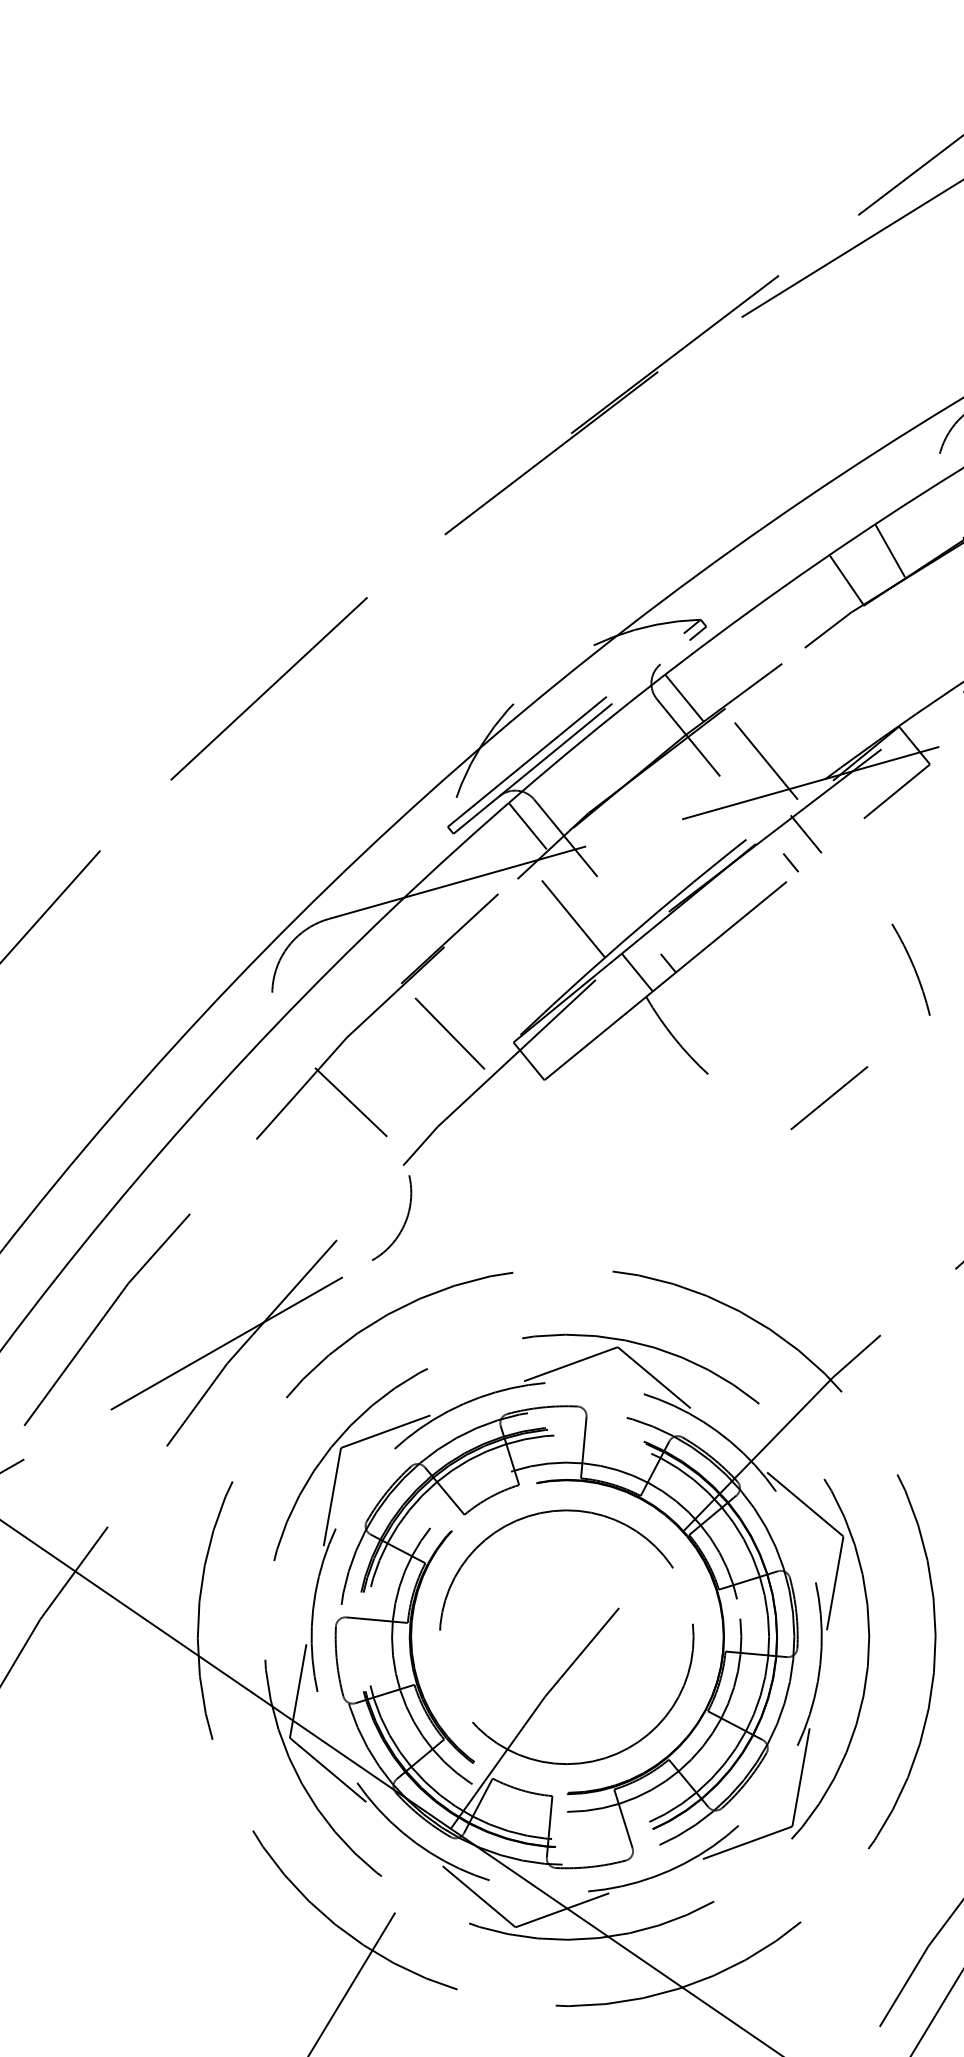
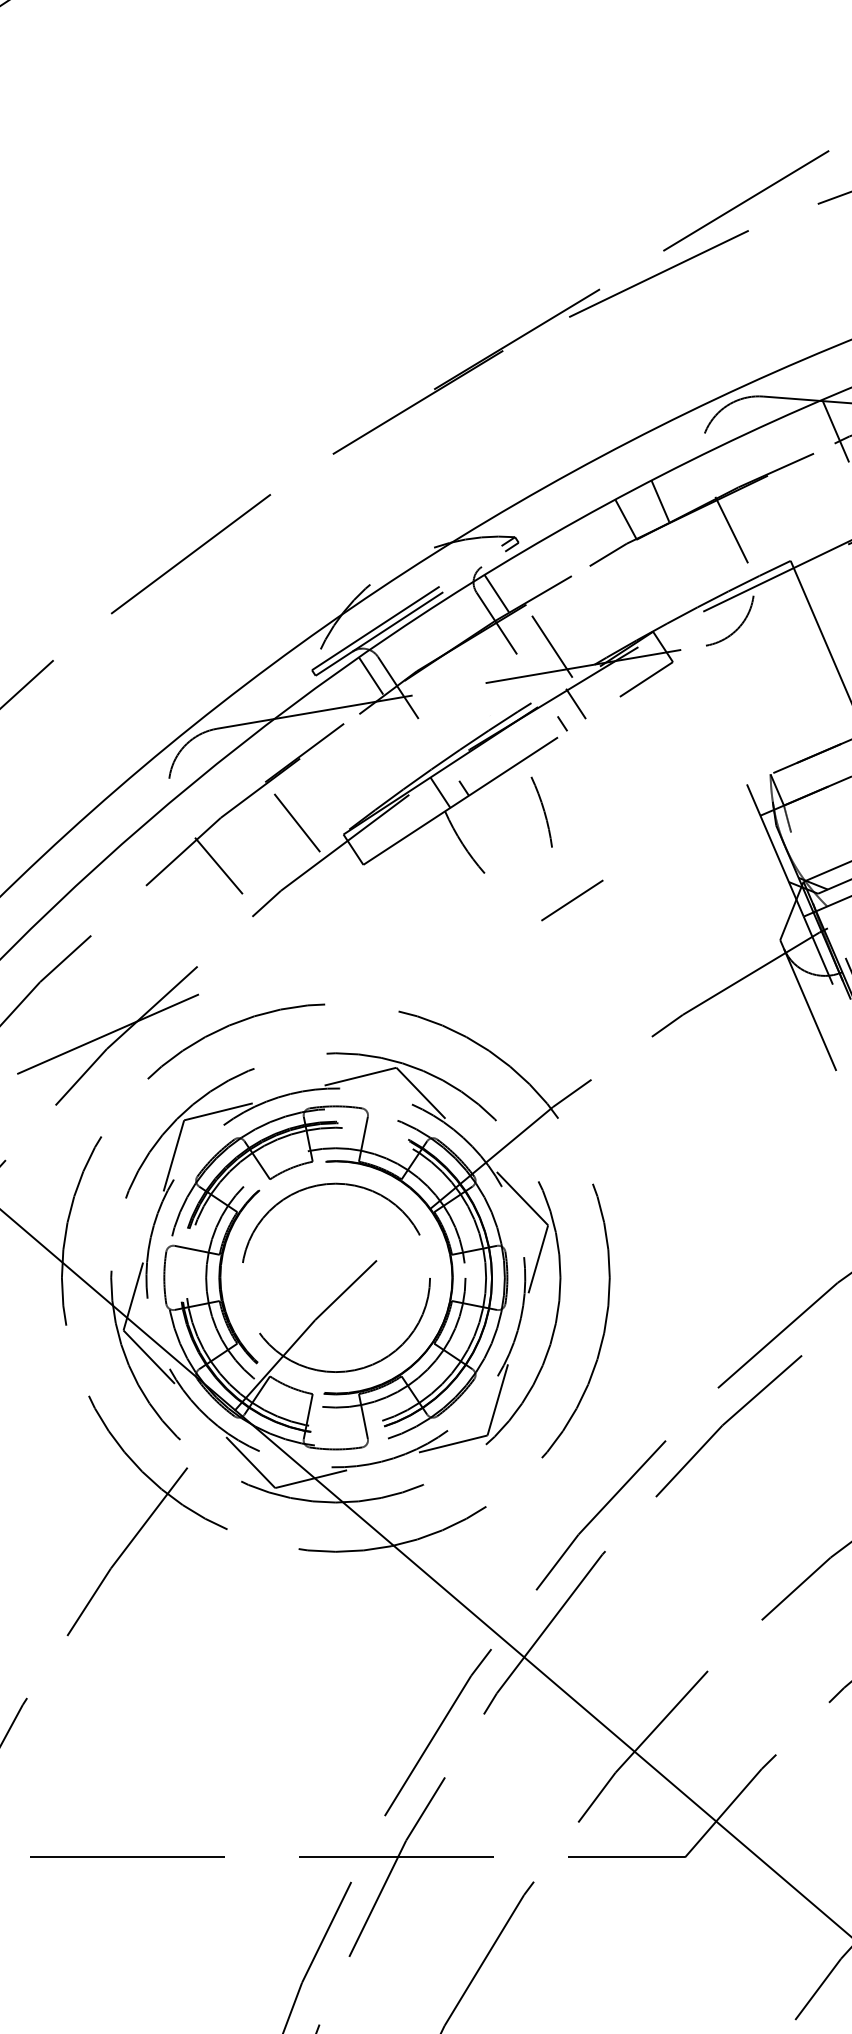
line: (567, 910) -> (393, 741), removed
arc: (913, 968) -> (543, 811), moved
arc: (404, 1222) -> (248, 958), removed

